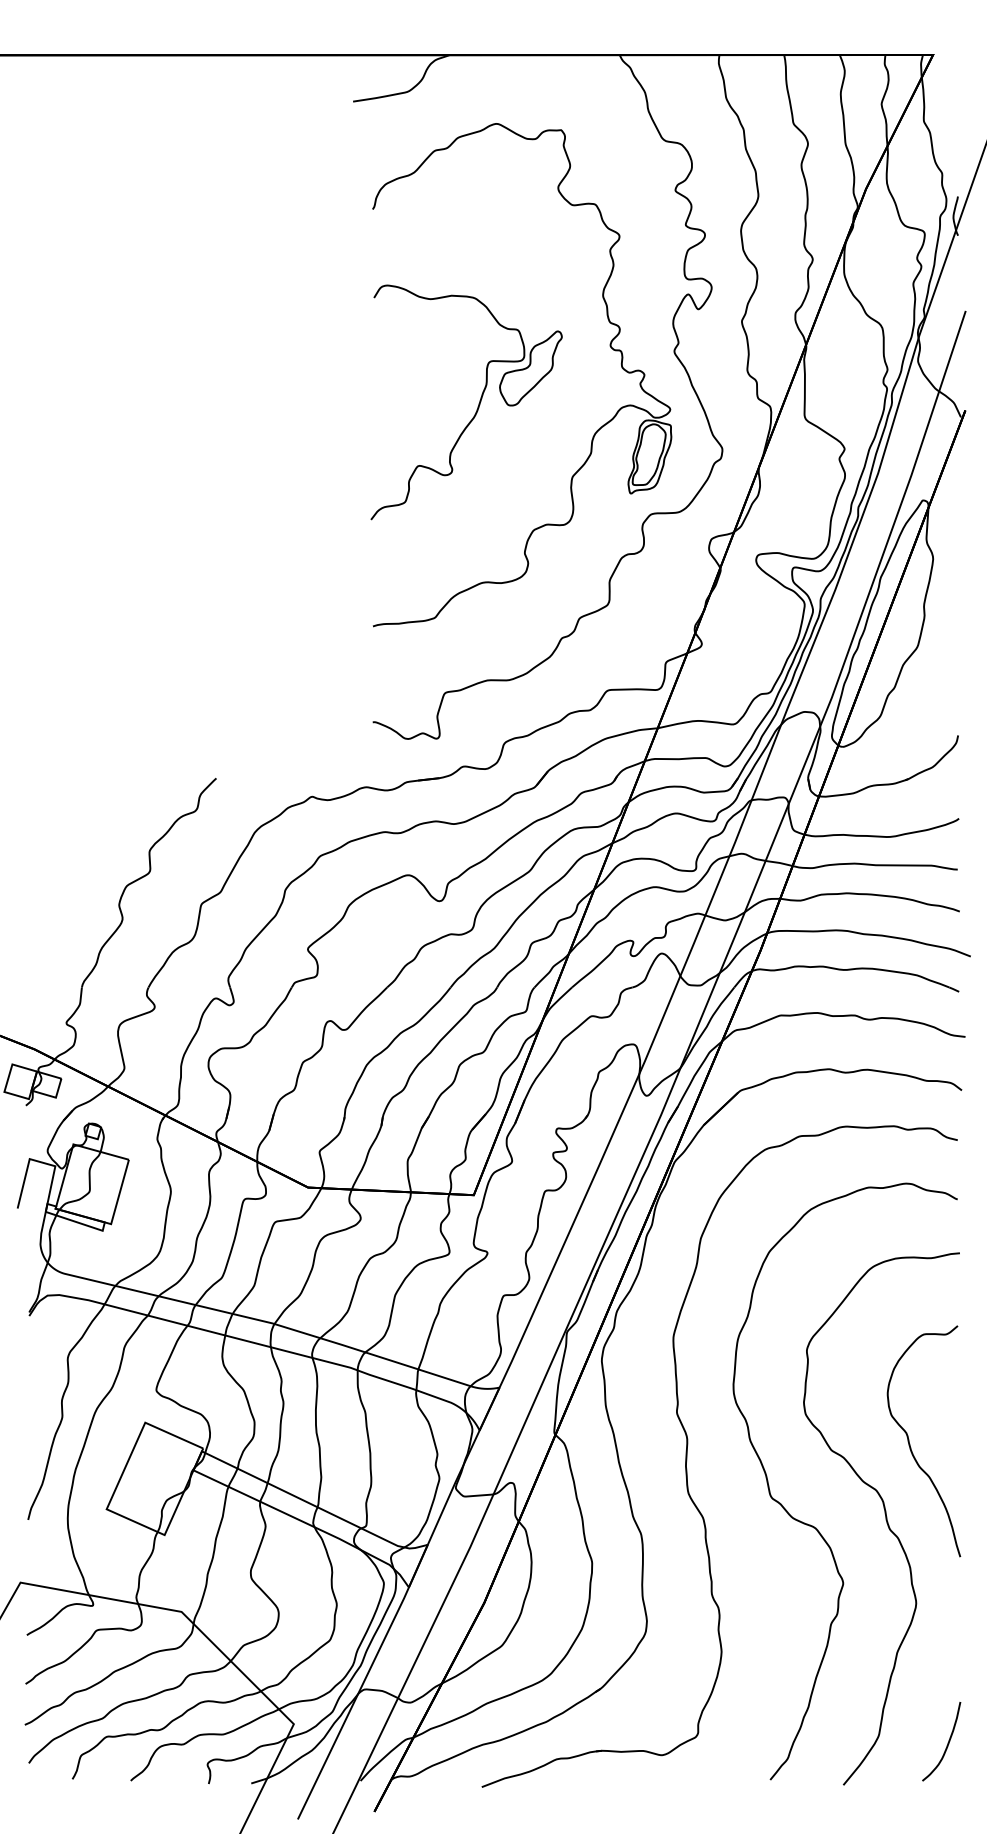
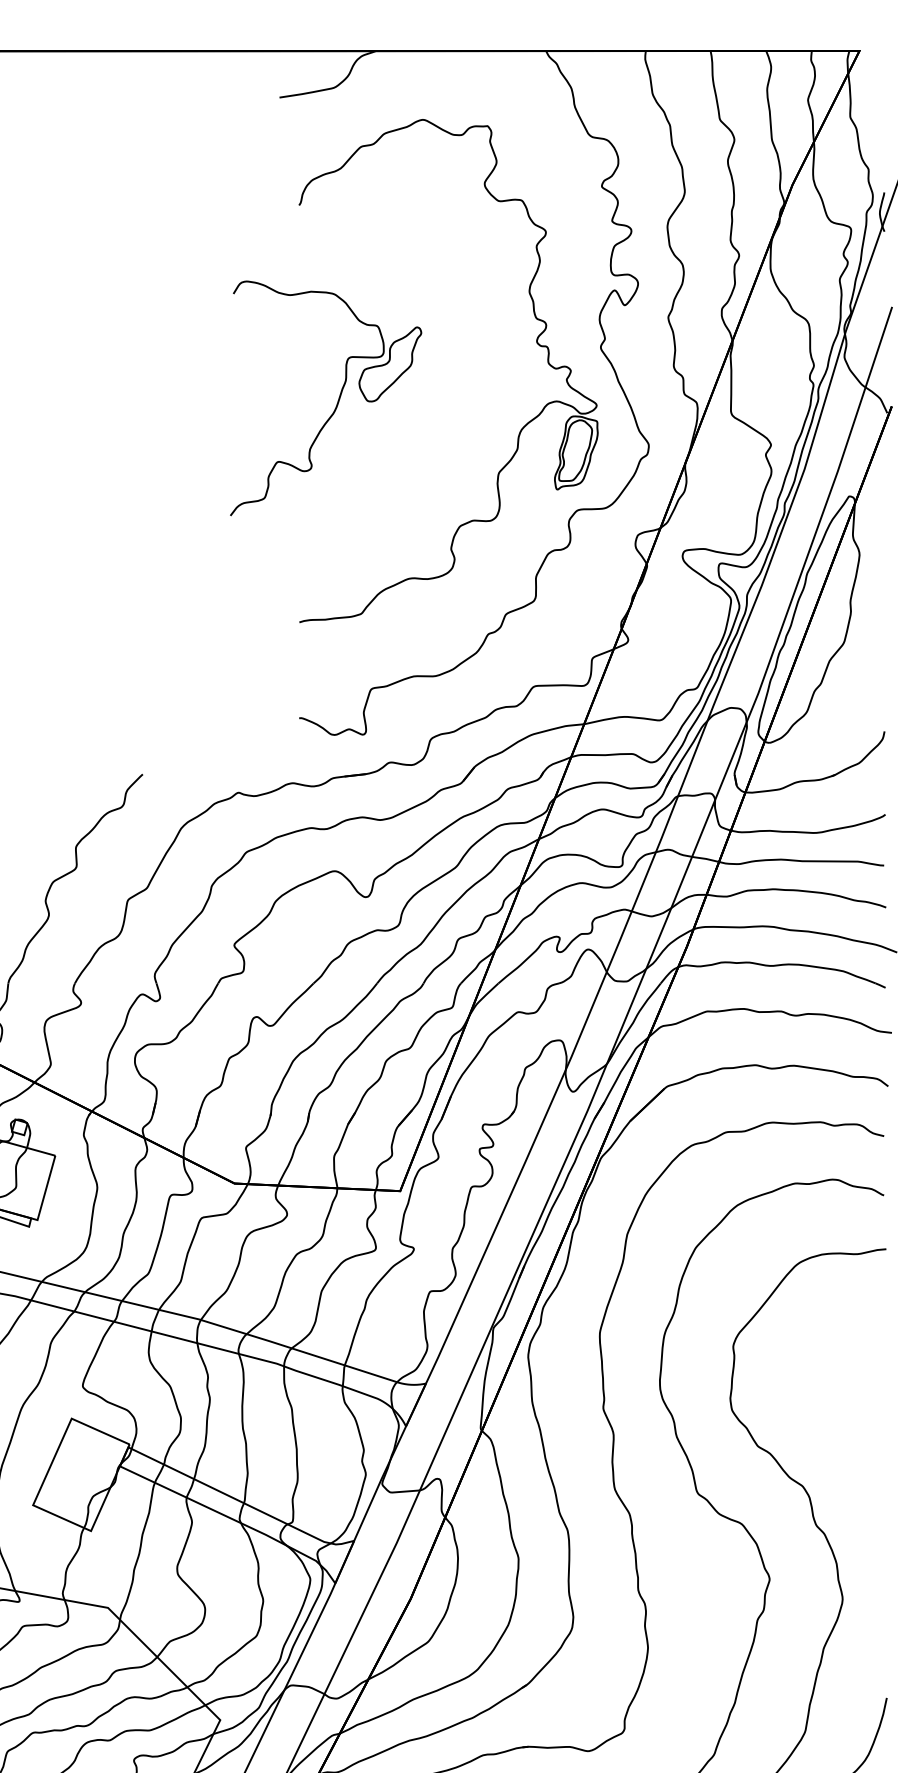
part: (477, 406) -> (336, 402), moved
curve: (910, 1444) -> (836, 1440), removed

